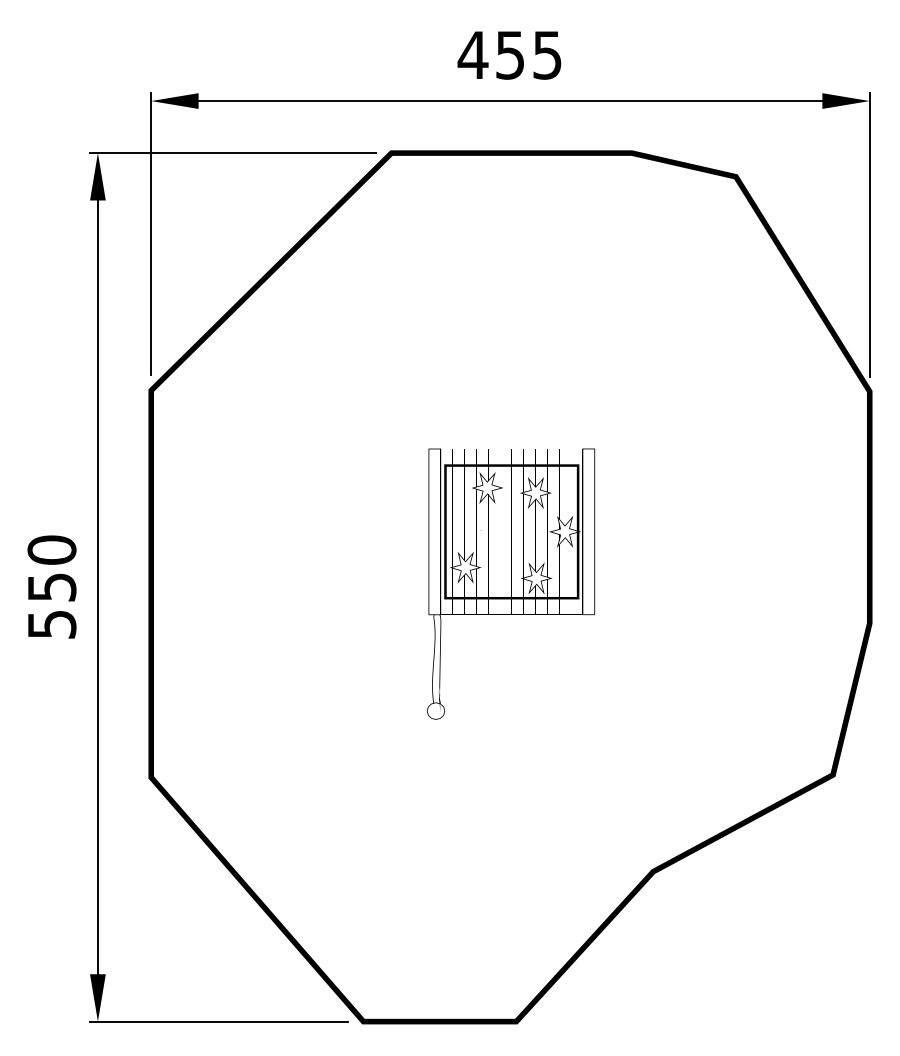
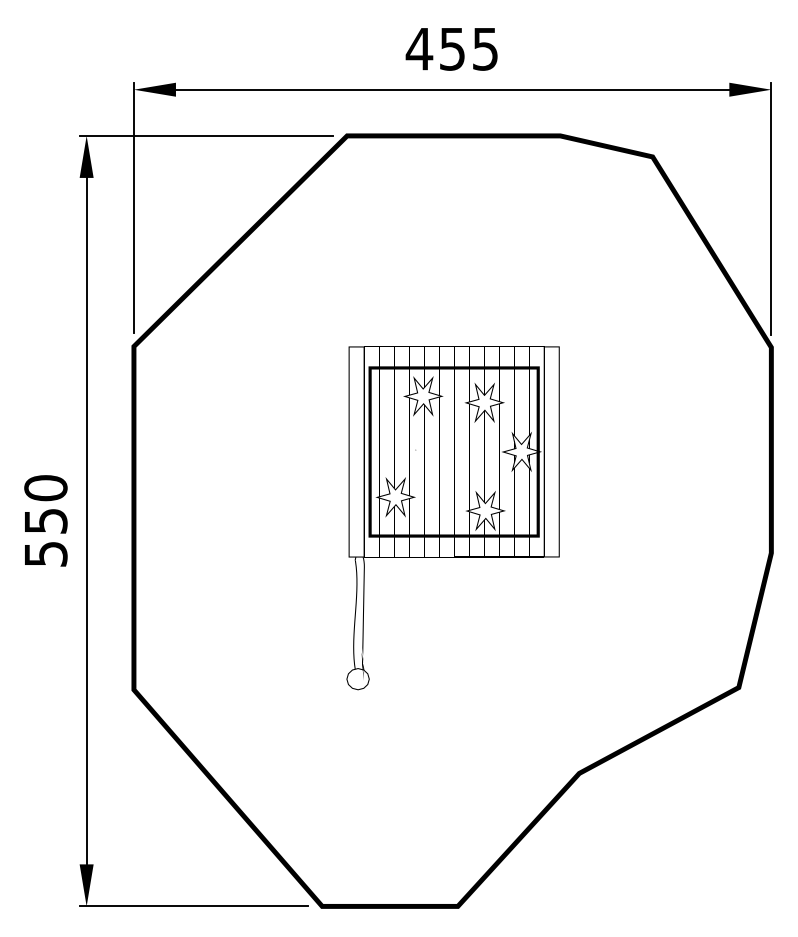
part: (510, 584) -> (452, 518), size x1.43

